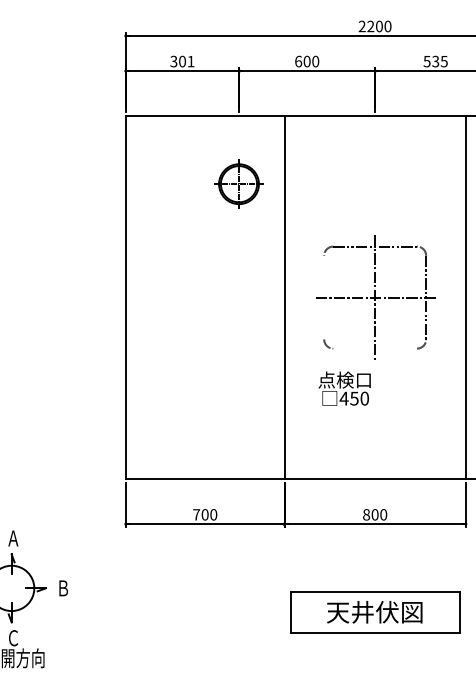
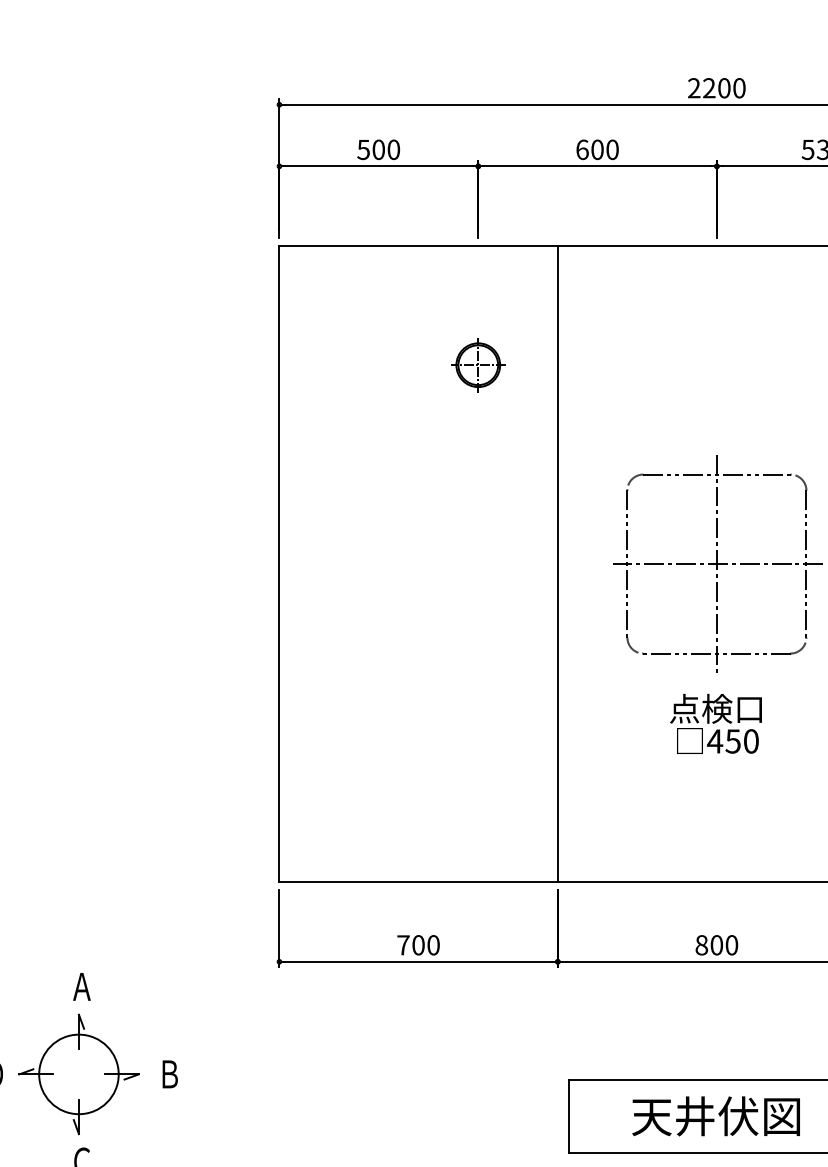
text: (182, 61) -> (378, 149), 301 -> 500
part: (239, 184) -> (478, 365), size x0.62
line: (324, 297) -> (627, 563), added
line: (375, 348) -> (717, 653), added
text: (344, 388) -> (715, 723), moved

